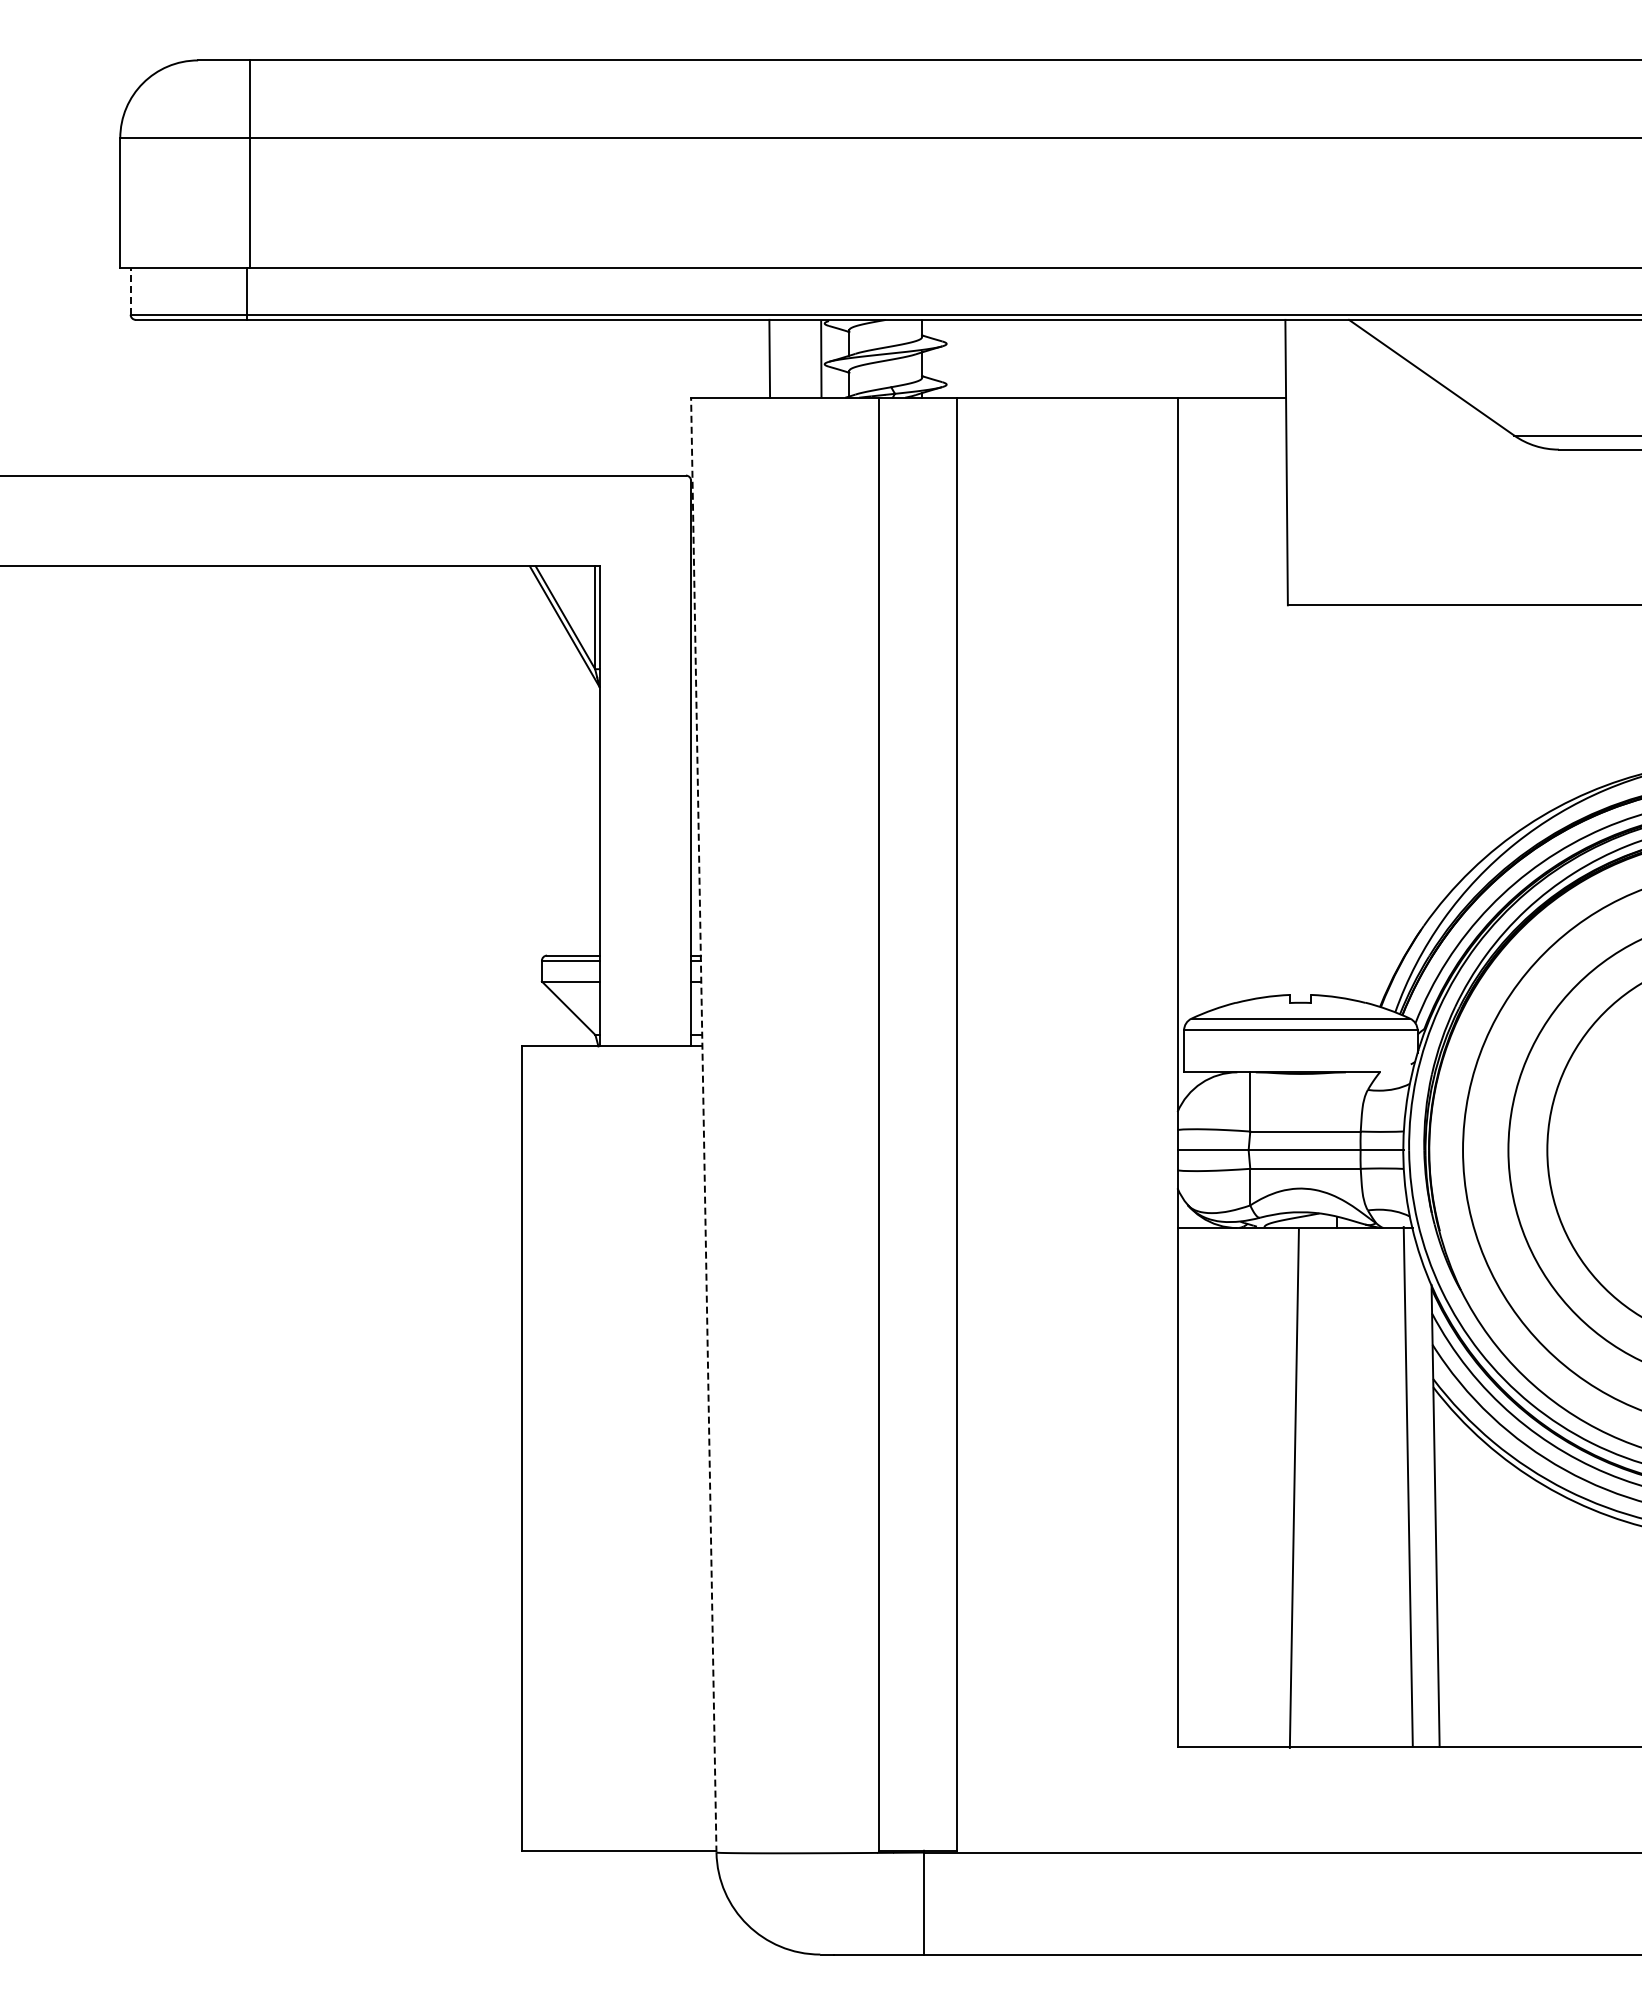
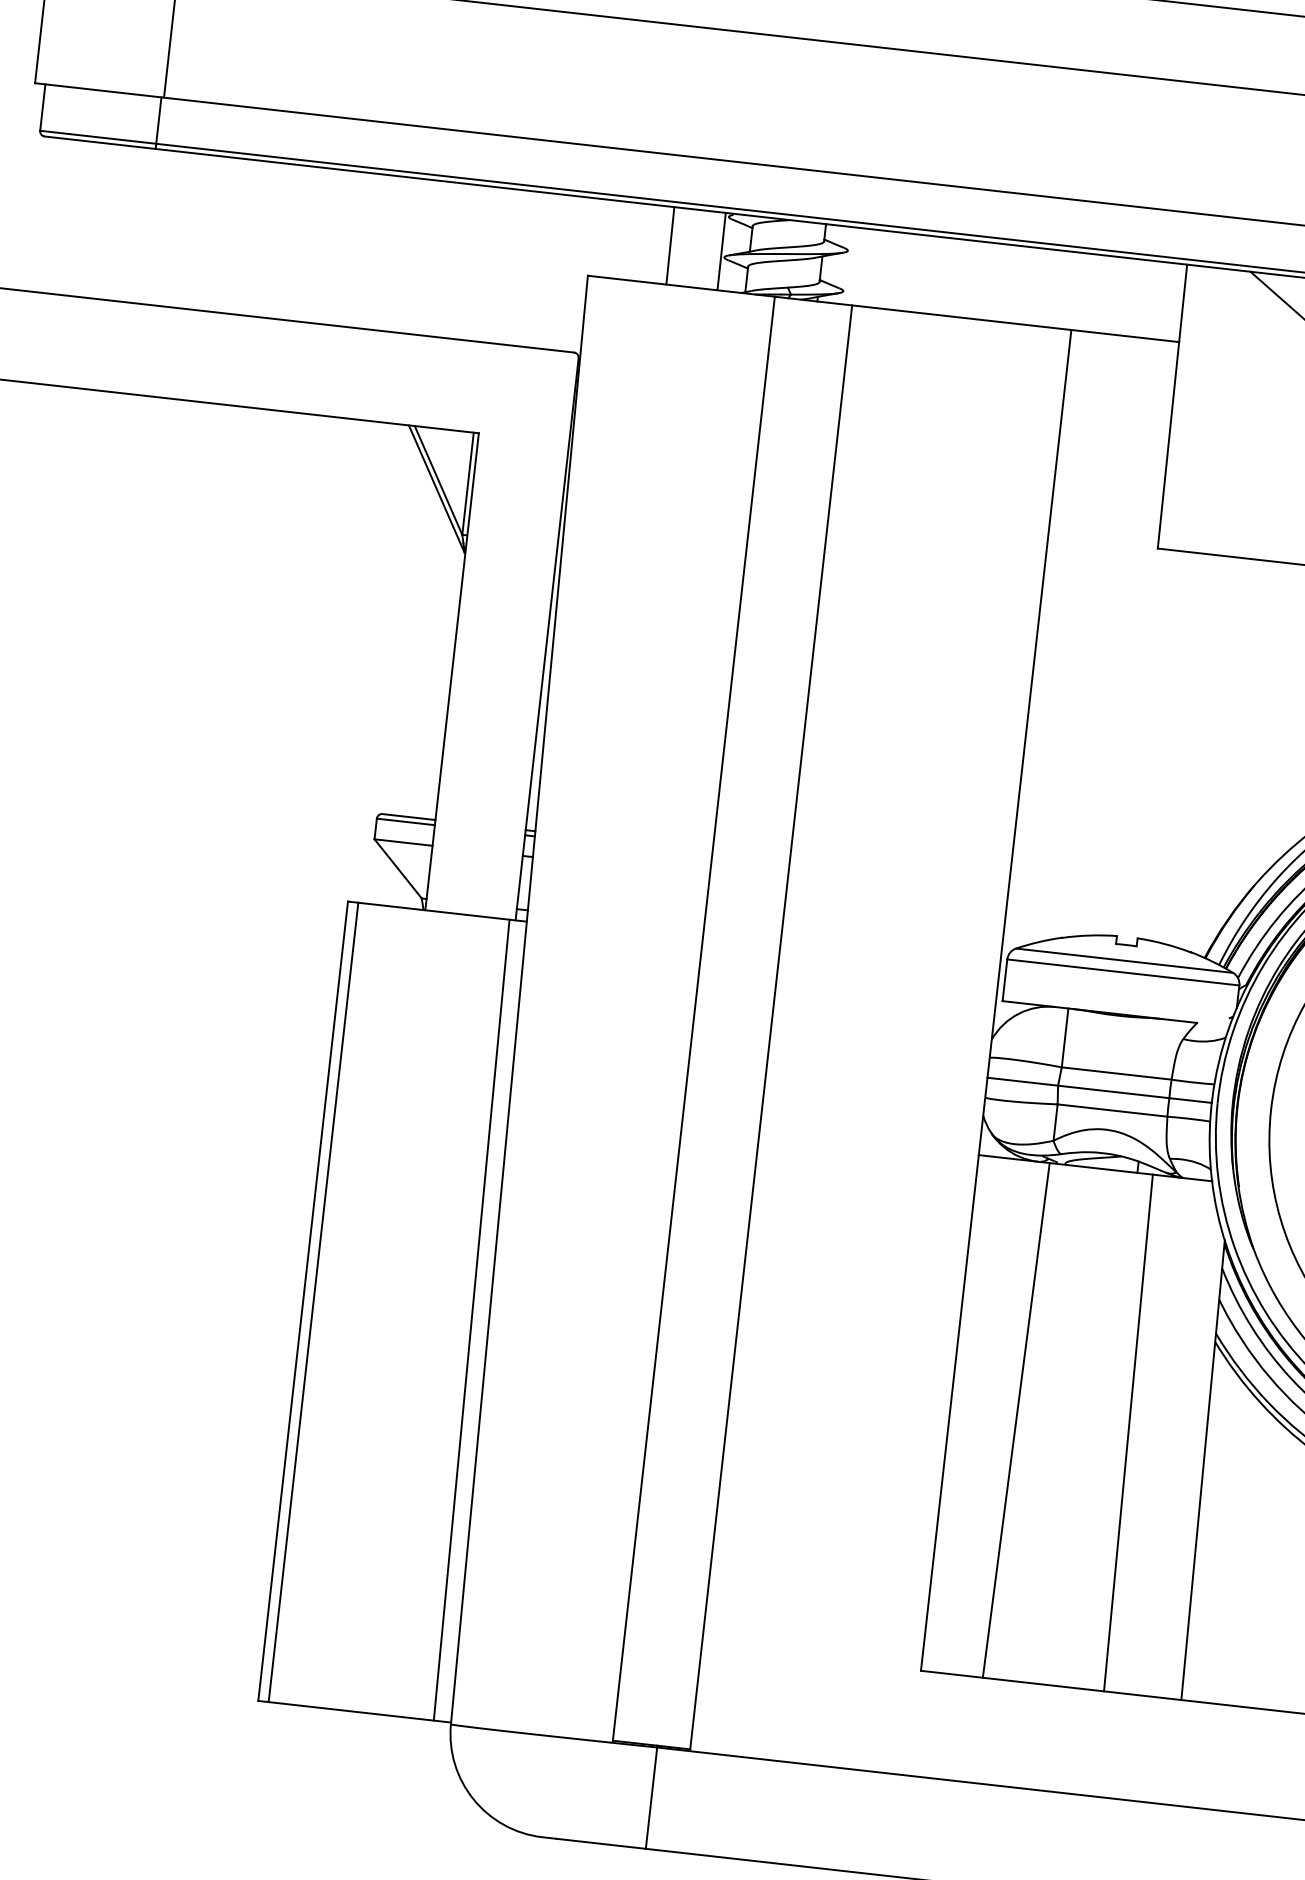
line: (130, 290) -> (42, 106), dashed -> solid
line: (703, 1125) -> (519, 1000), dashed -> solid
line: (532, 1448) -> (313, 1302), added
line: (692, 1448) -> (472, 1320), added
line: (1407, 1486) -> (1127, 1432), moved
line: (1293, 1488) -> (1015, 1420), moved

